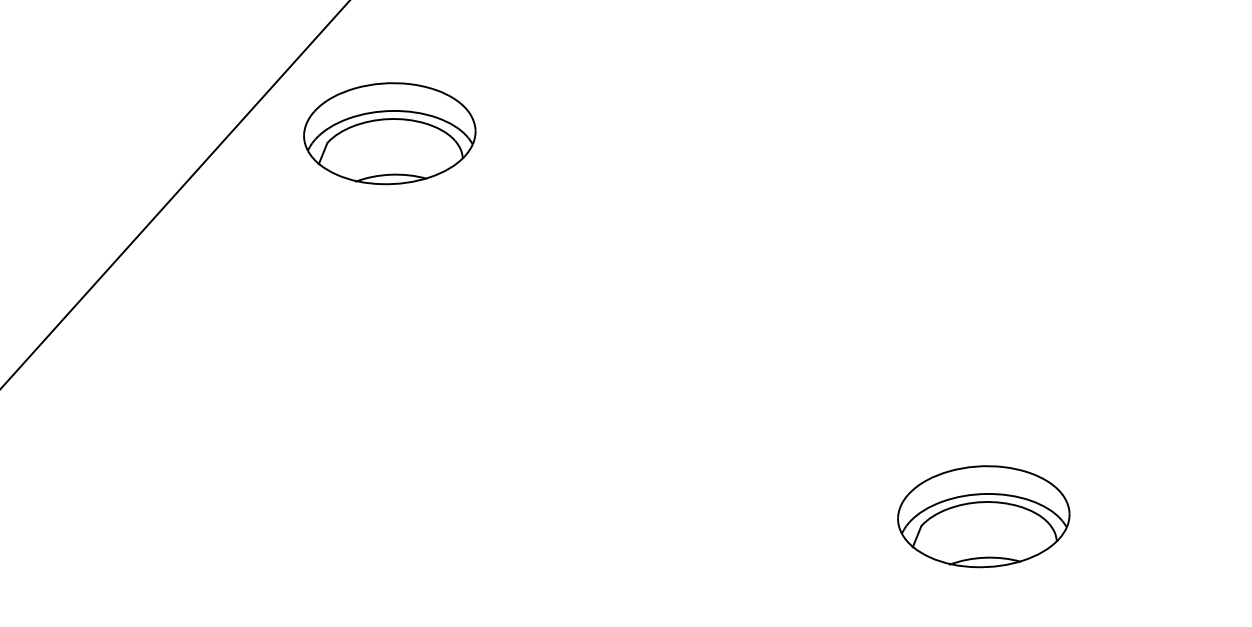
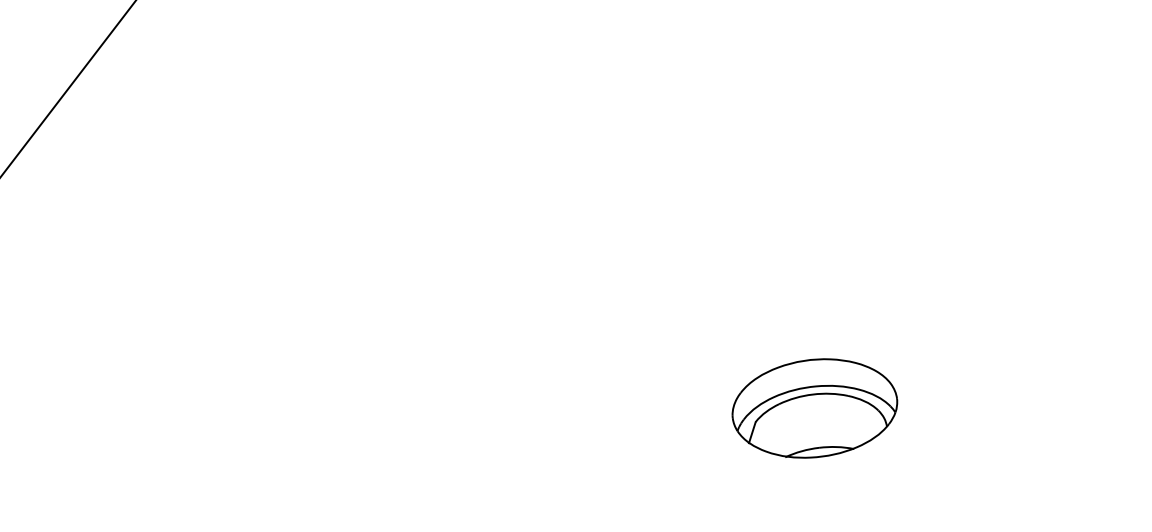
part: (389, 133) -> (214, 85), removed

